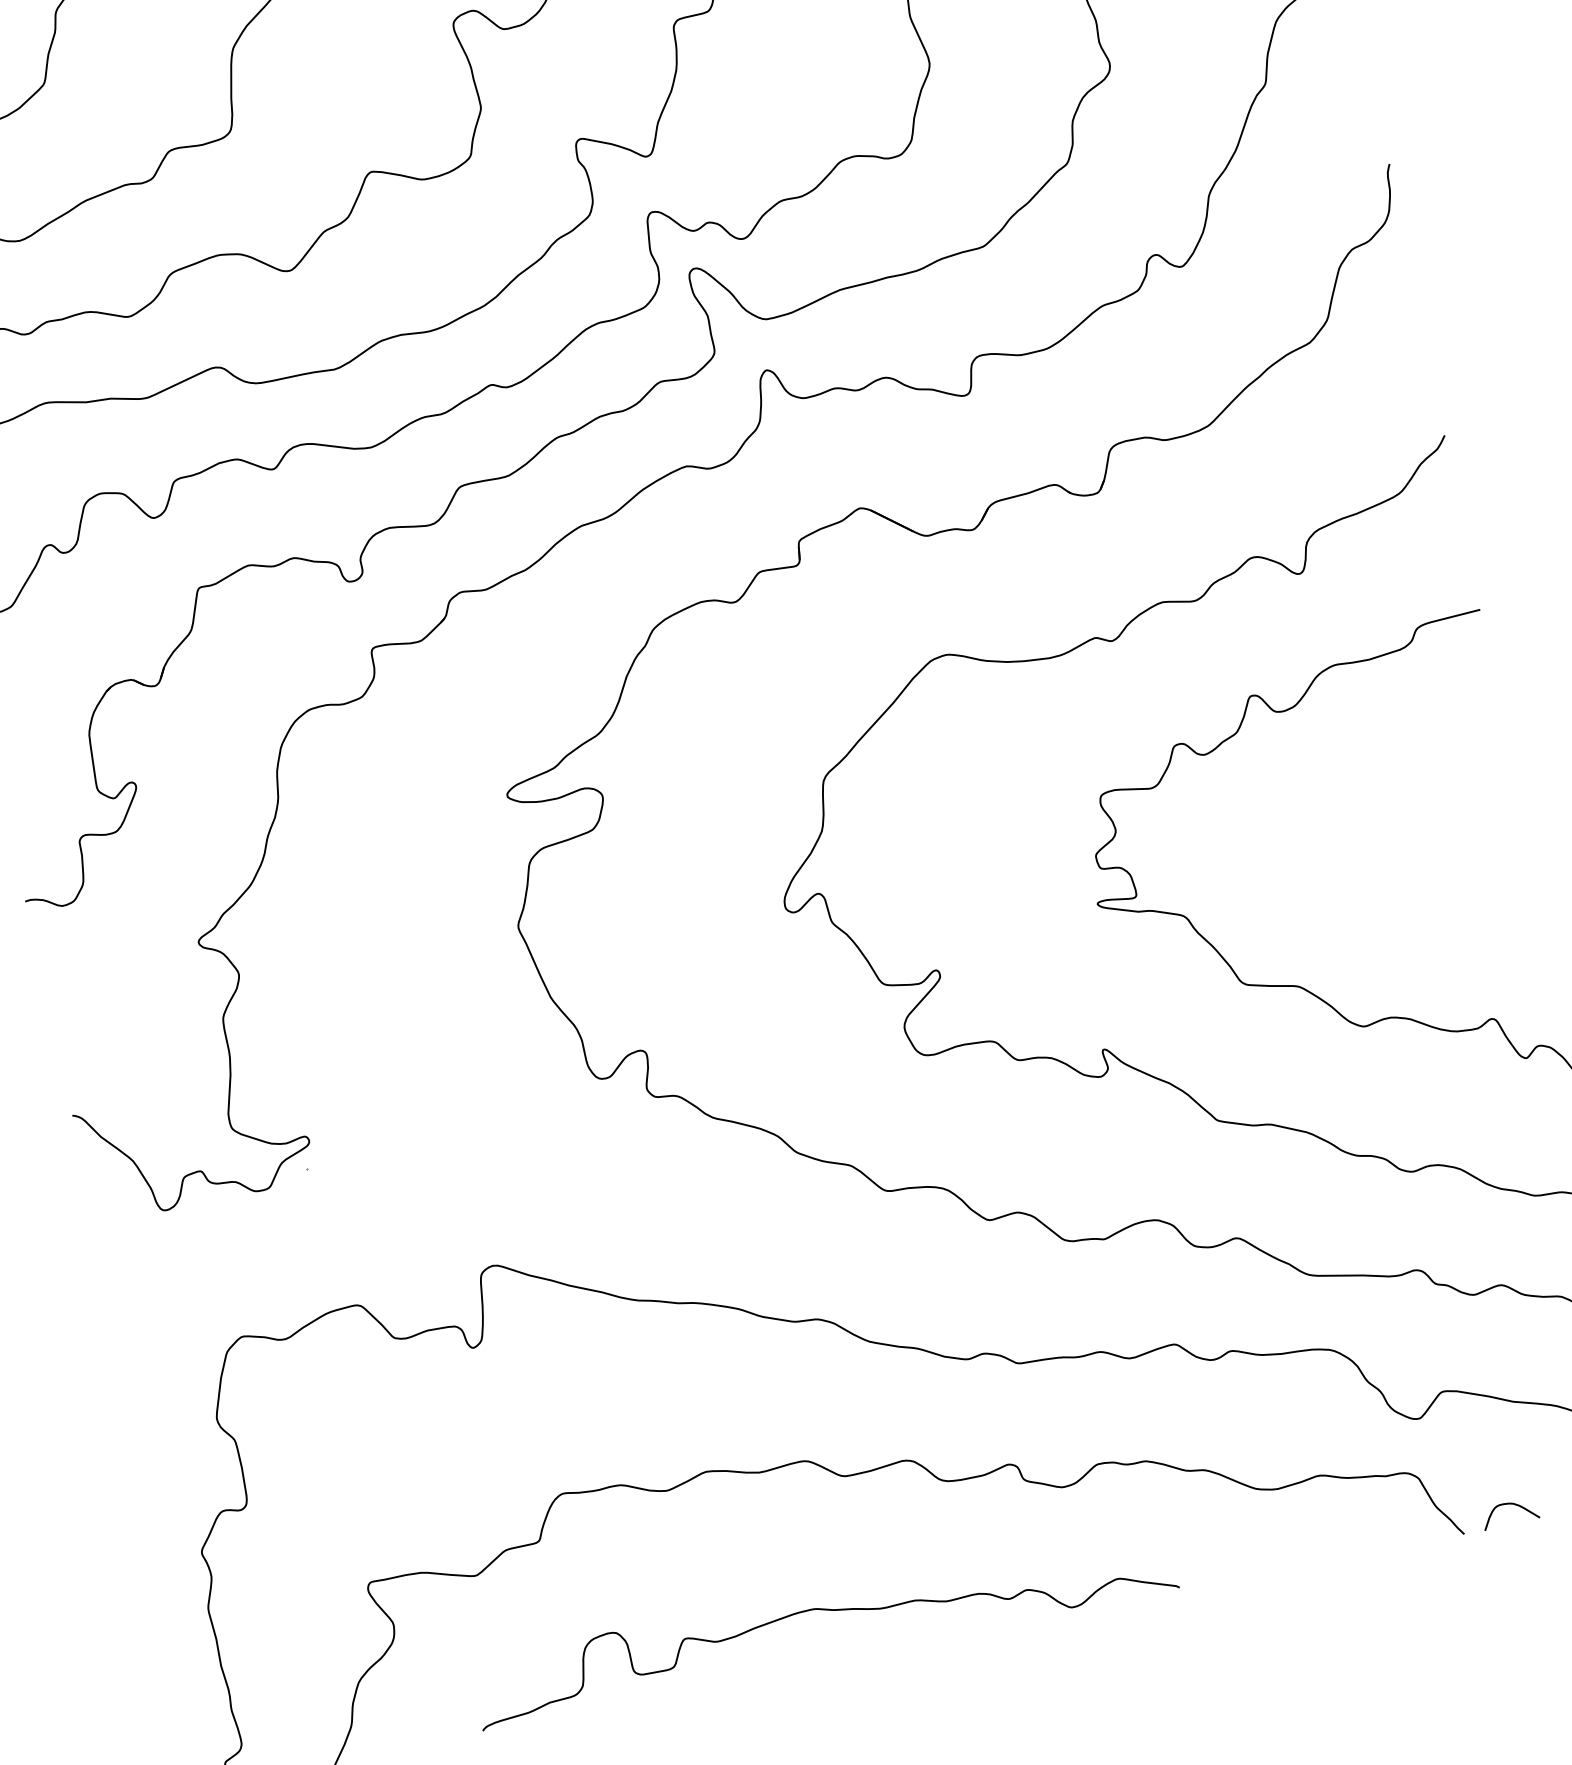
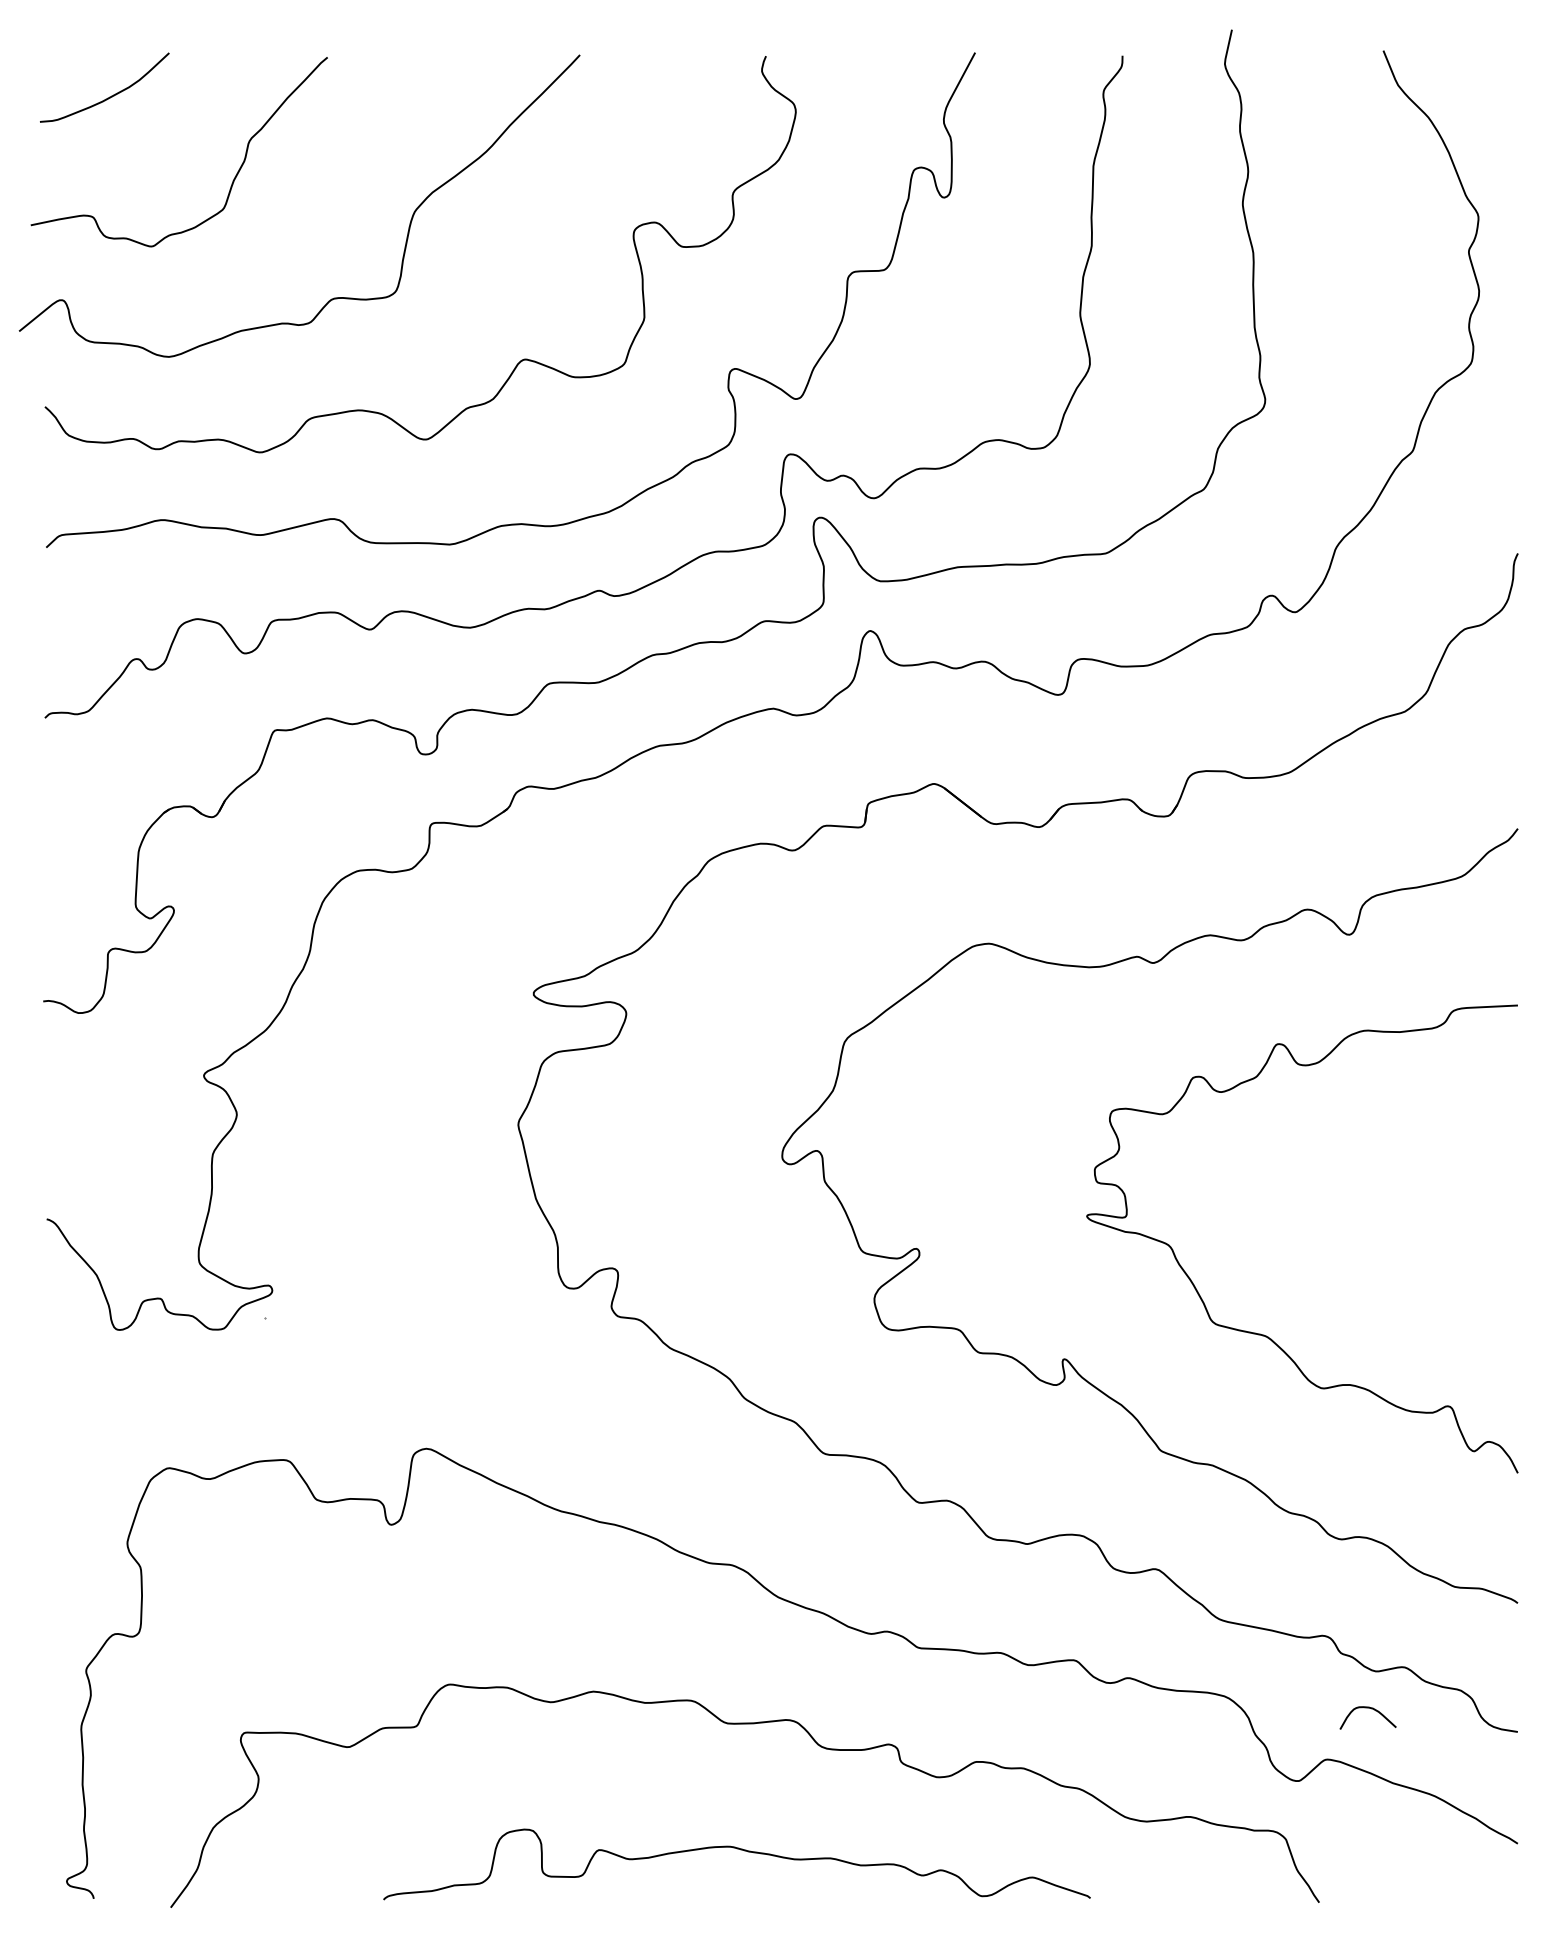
curve: (1512, 1504) -> (1371, 1709), moved
curve: (824, 1610) -> (740, 1850), moved

